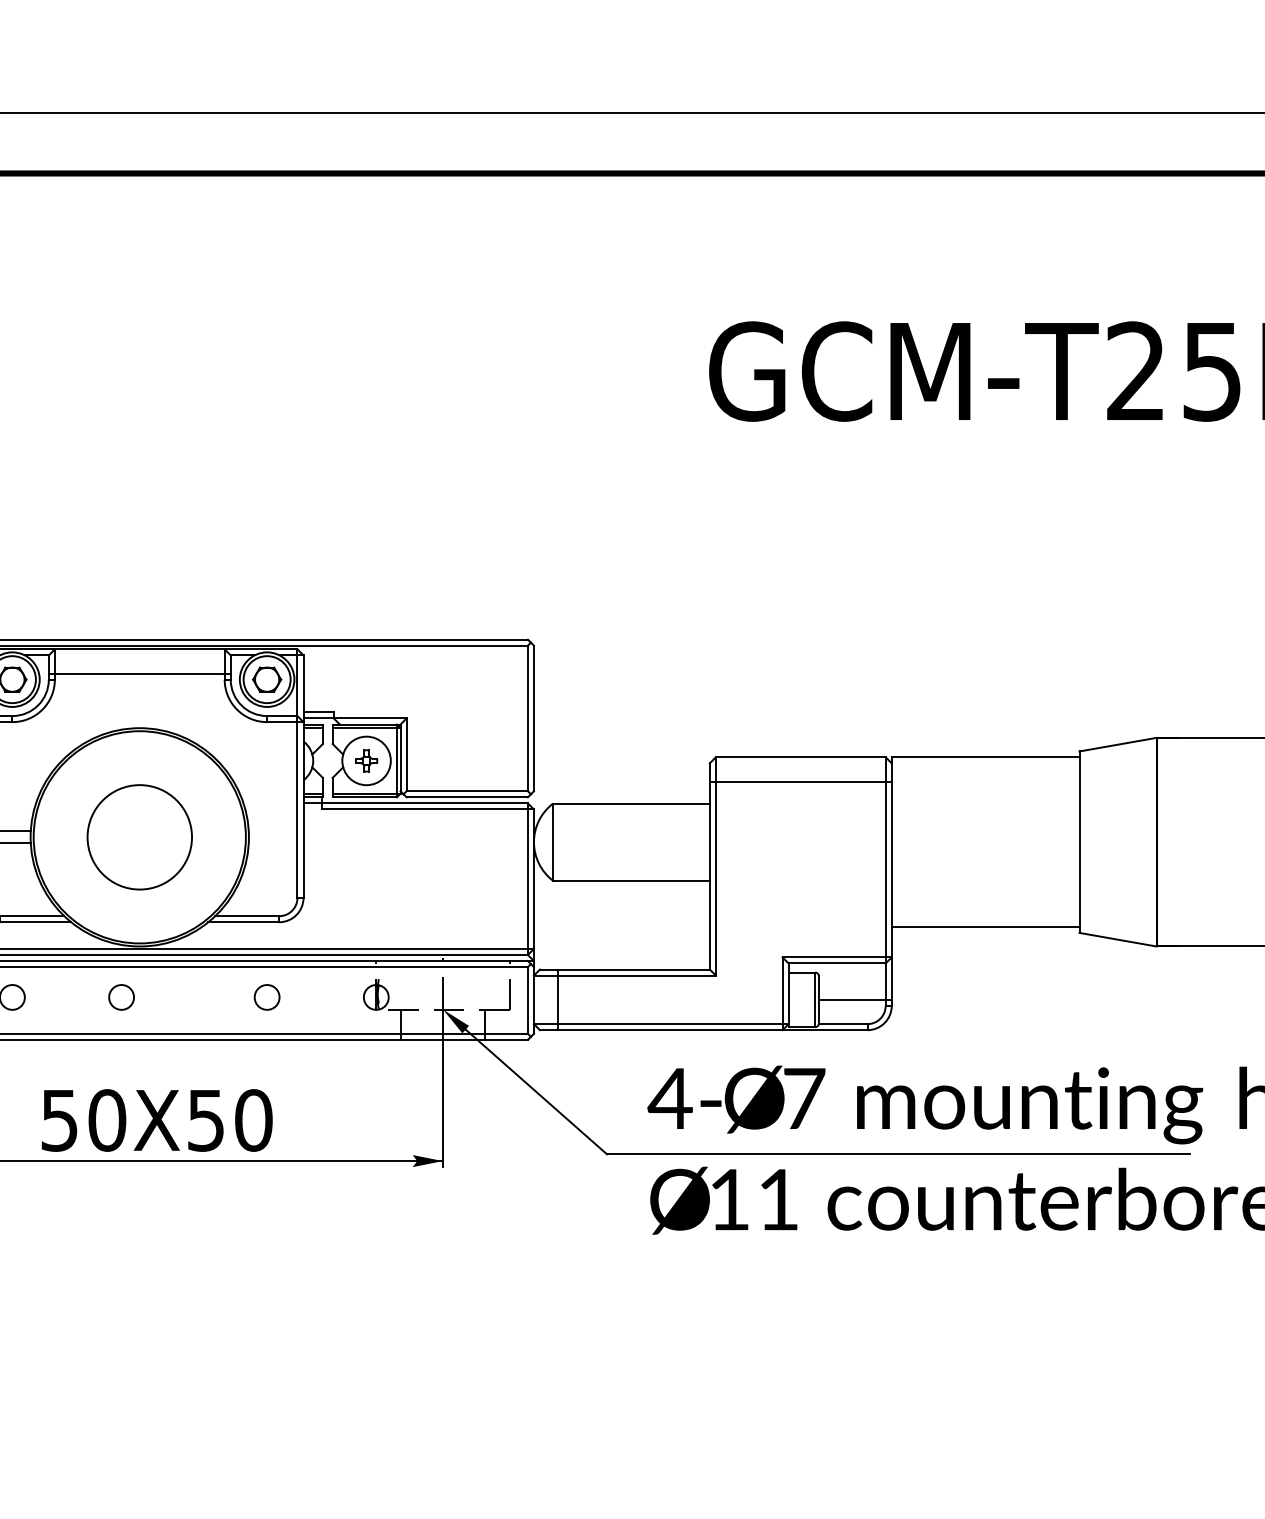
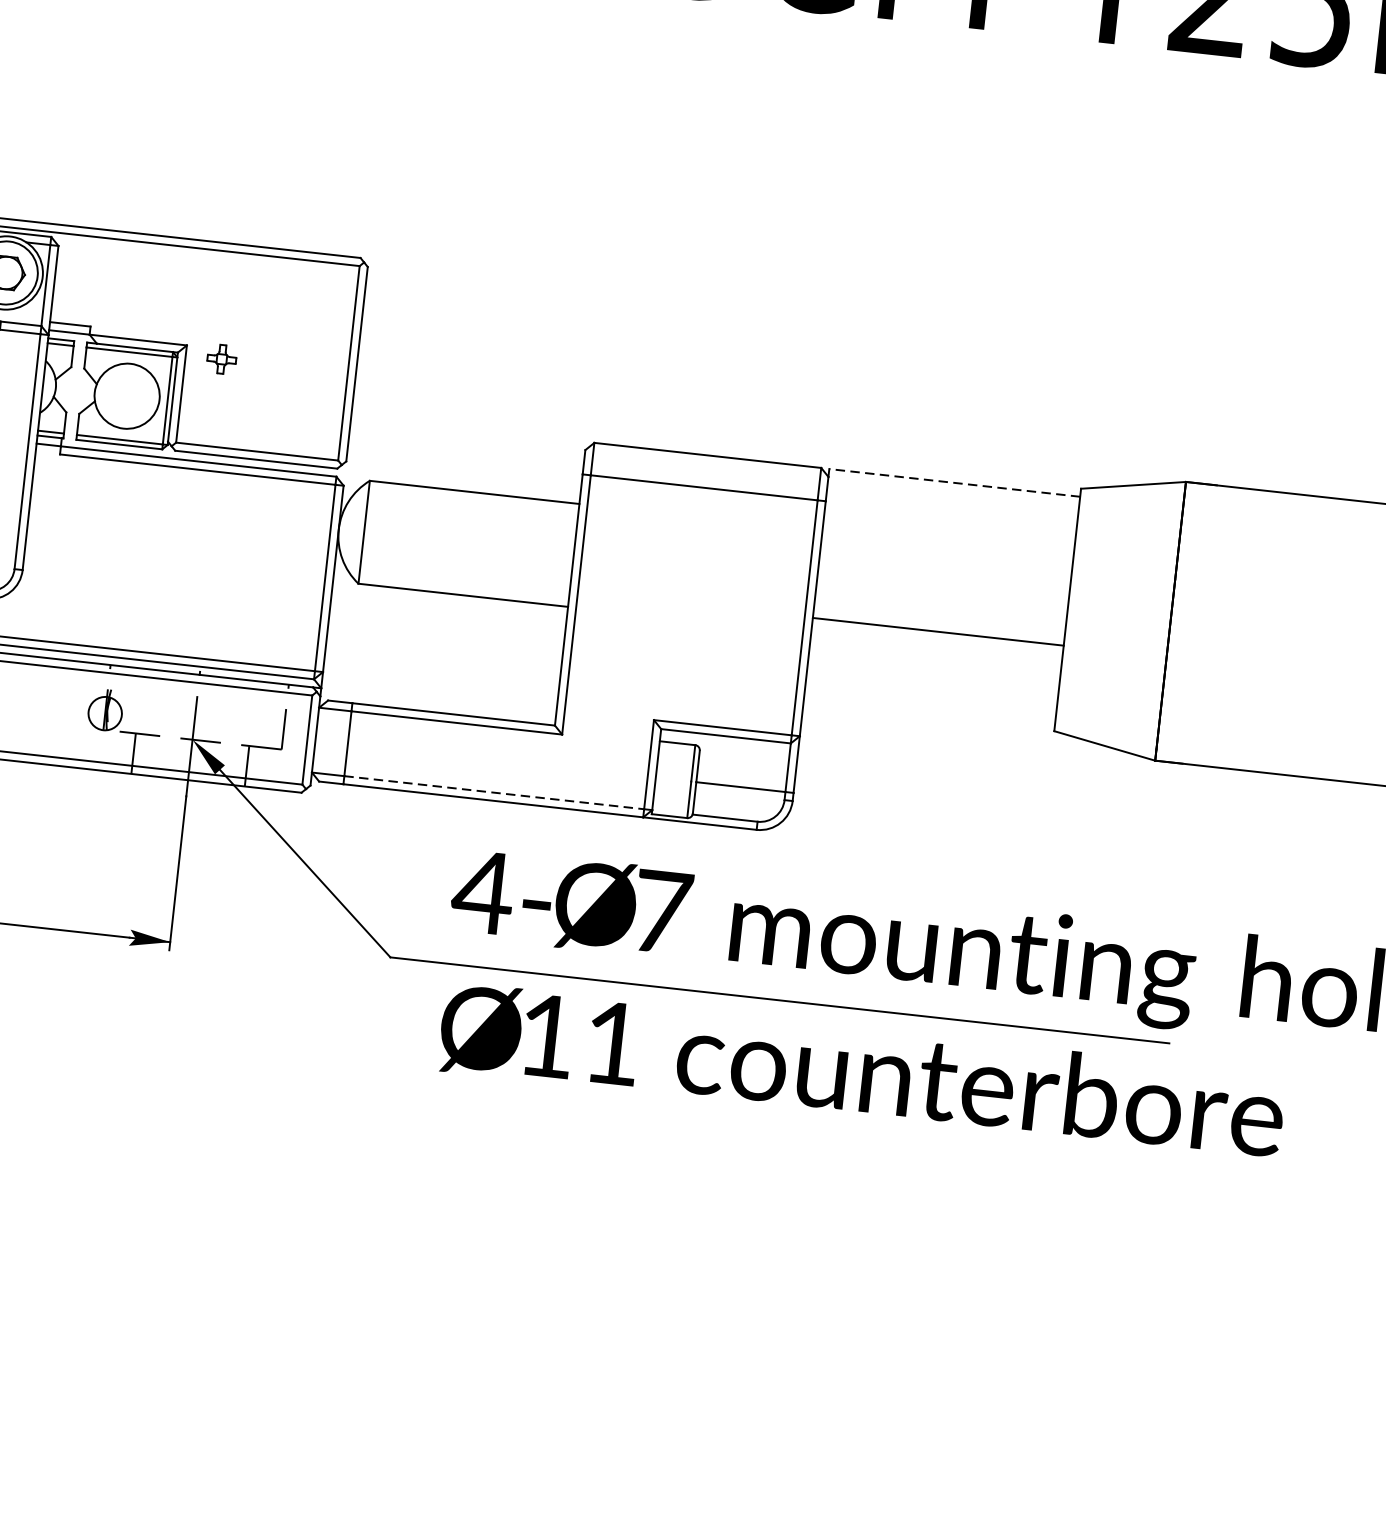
line: (985, 757) -> (954, 482), solid -> dashed
part: (366, 760) -> (221, 358), moved
line: (985, 926) -> (938, 631), moved
line: (670, 1024) -> (494, 793), solid -> dashed

